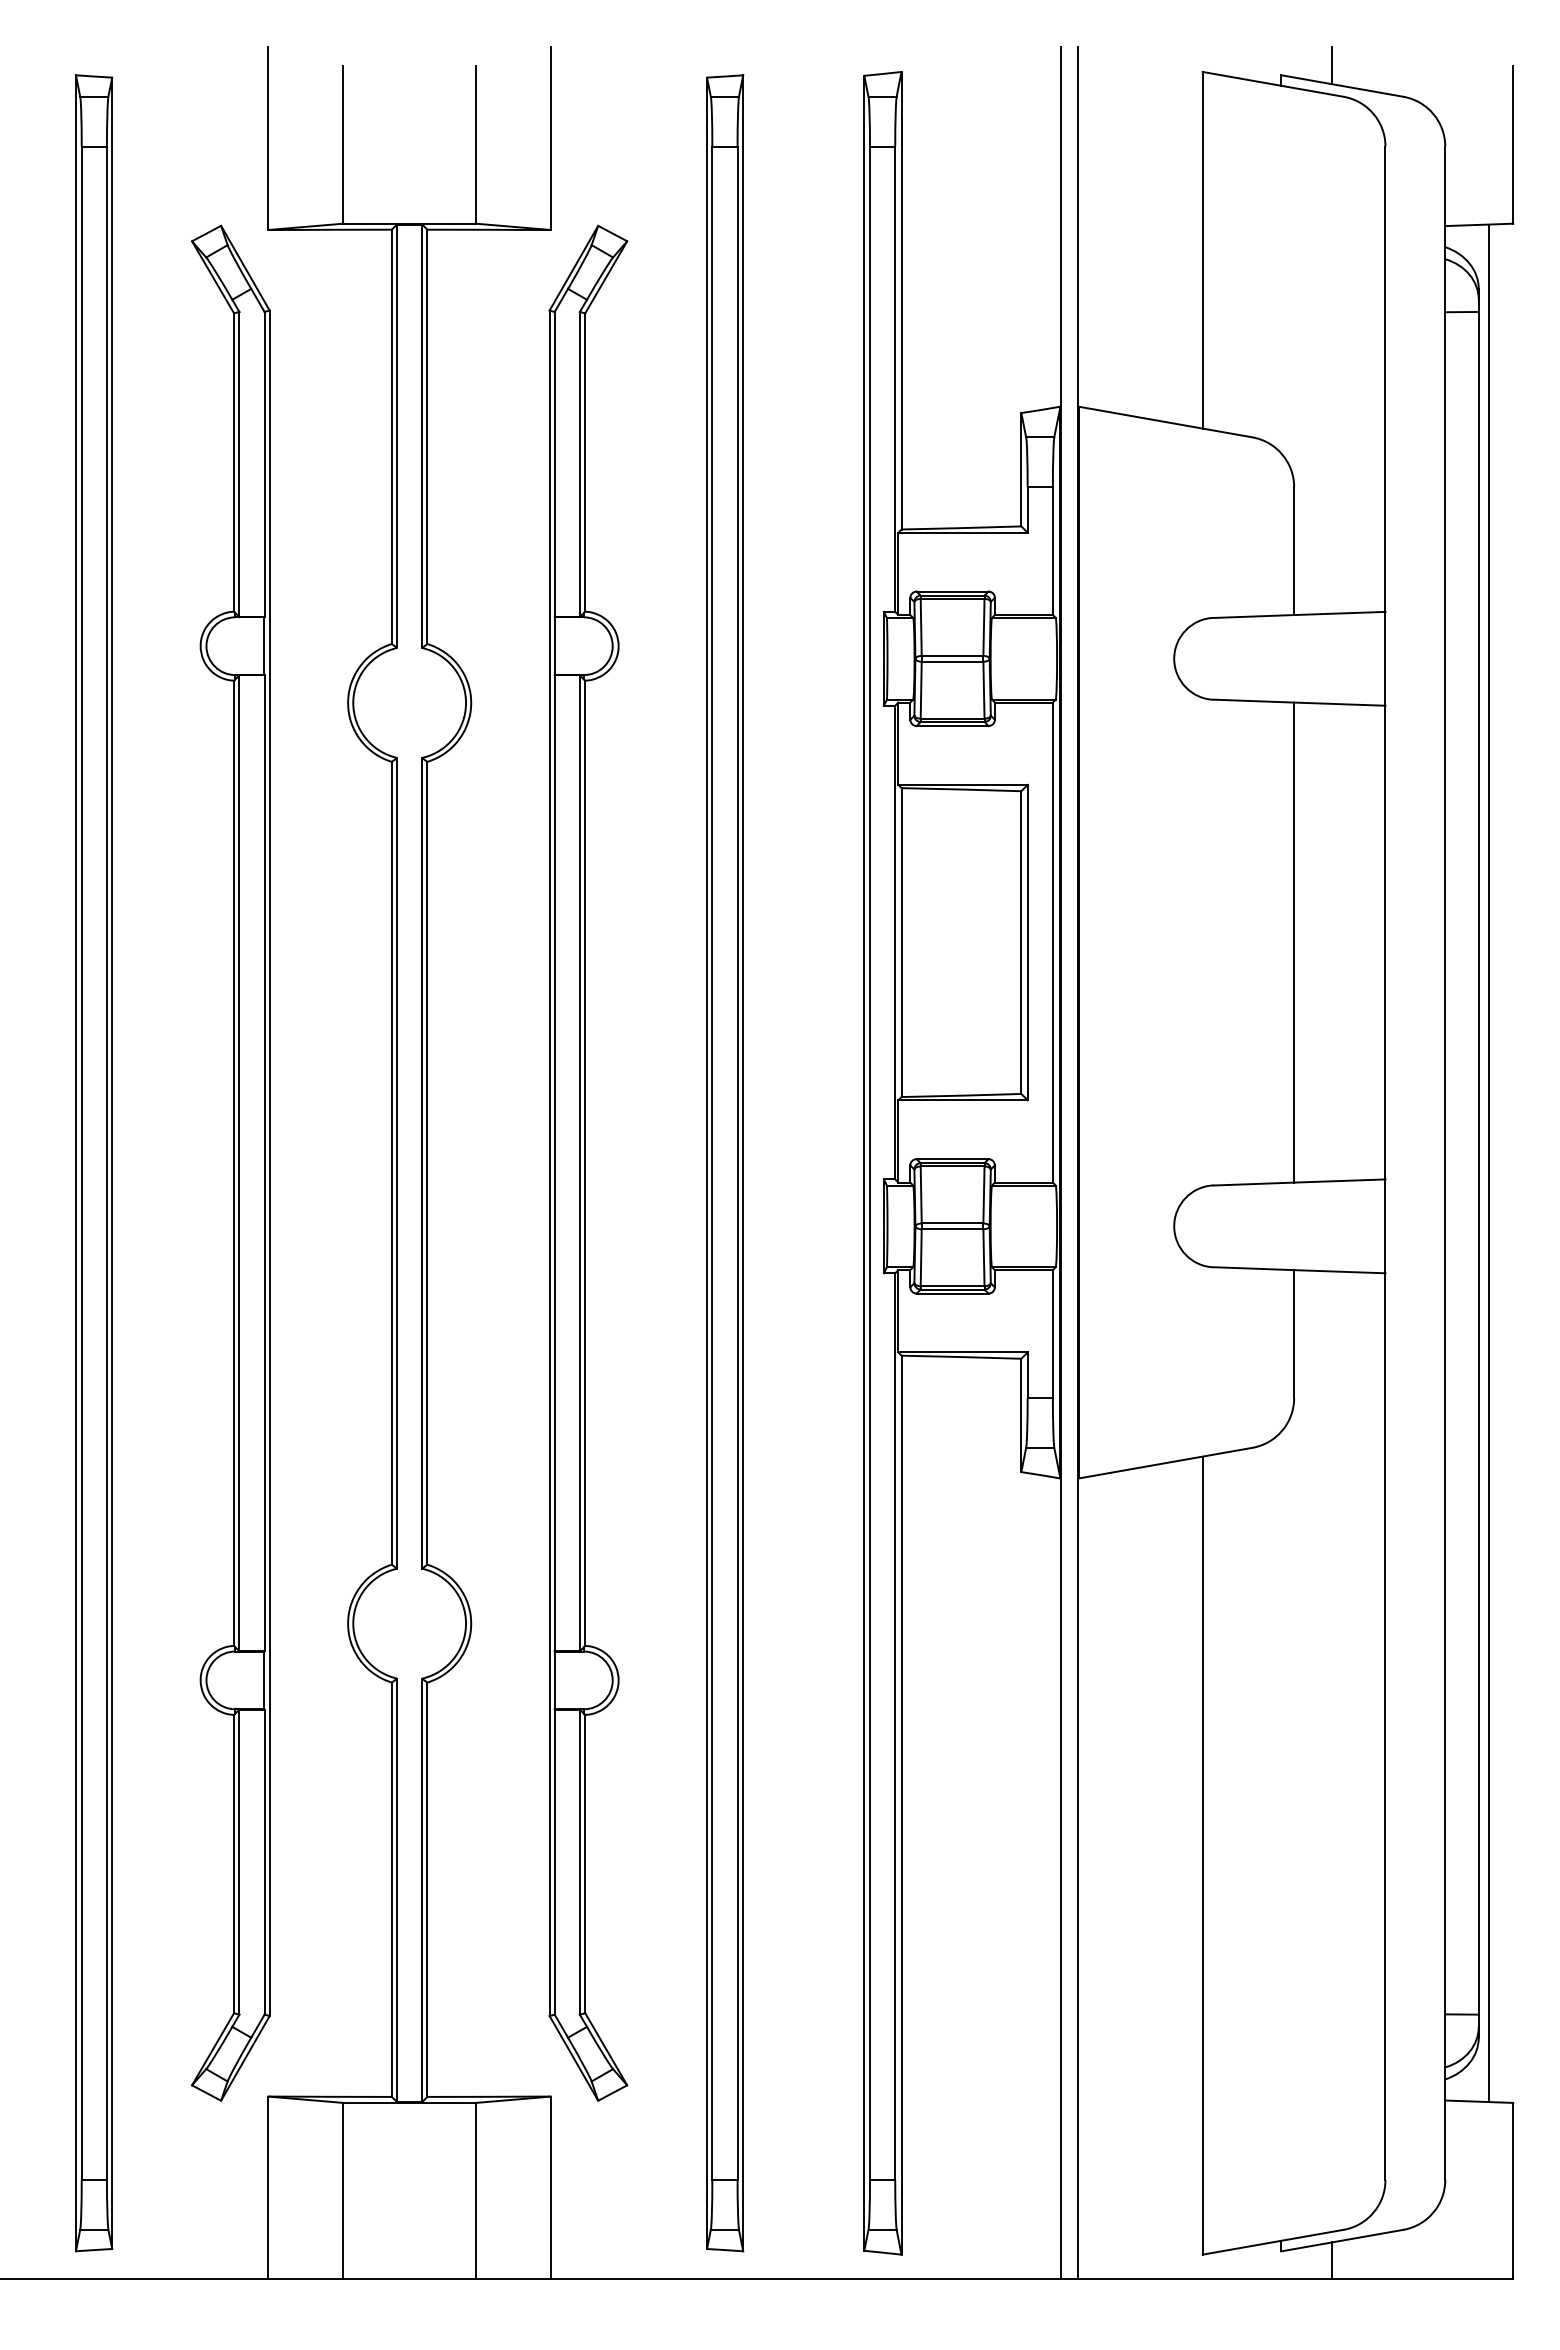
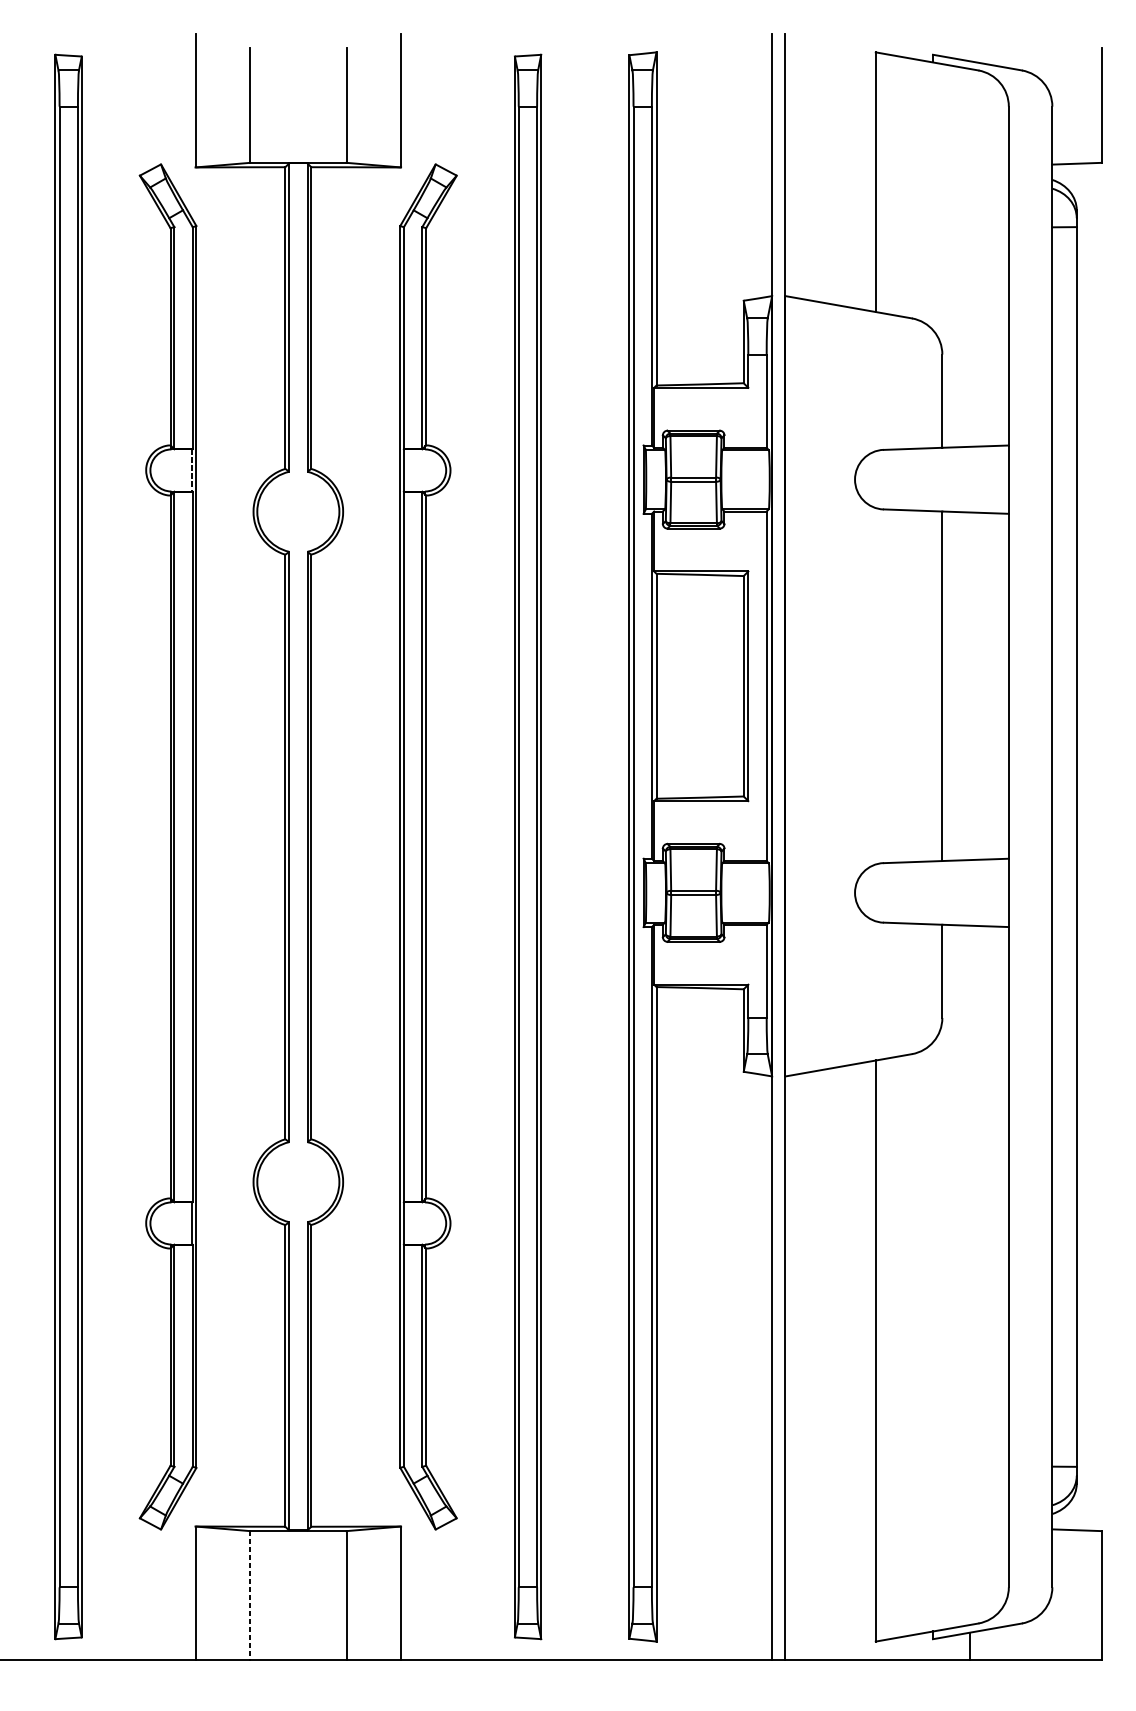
line: (1332, 65) -> (970, 47), removed
line: (264, 646) -> (192, 470), solid -> dashed
line: (1488, 1163) -> (1083, 847), removed
line: (343, 2191) -> (250, 1595), solid -> dashed

